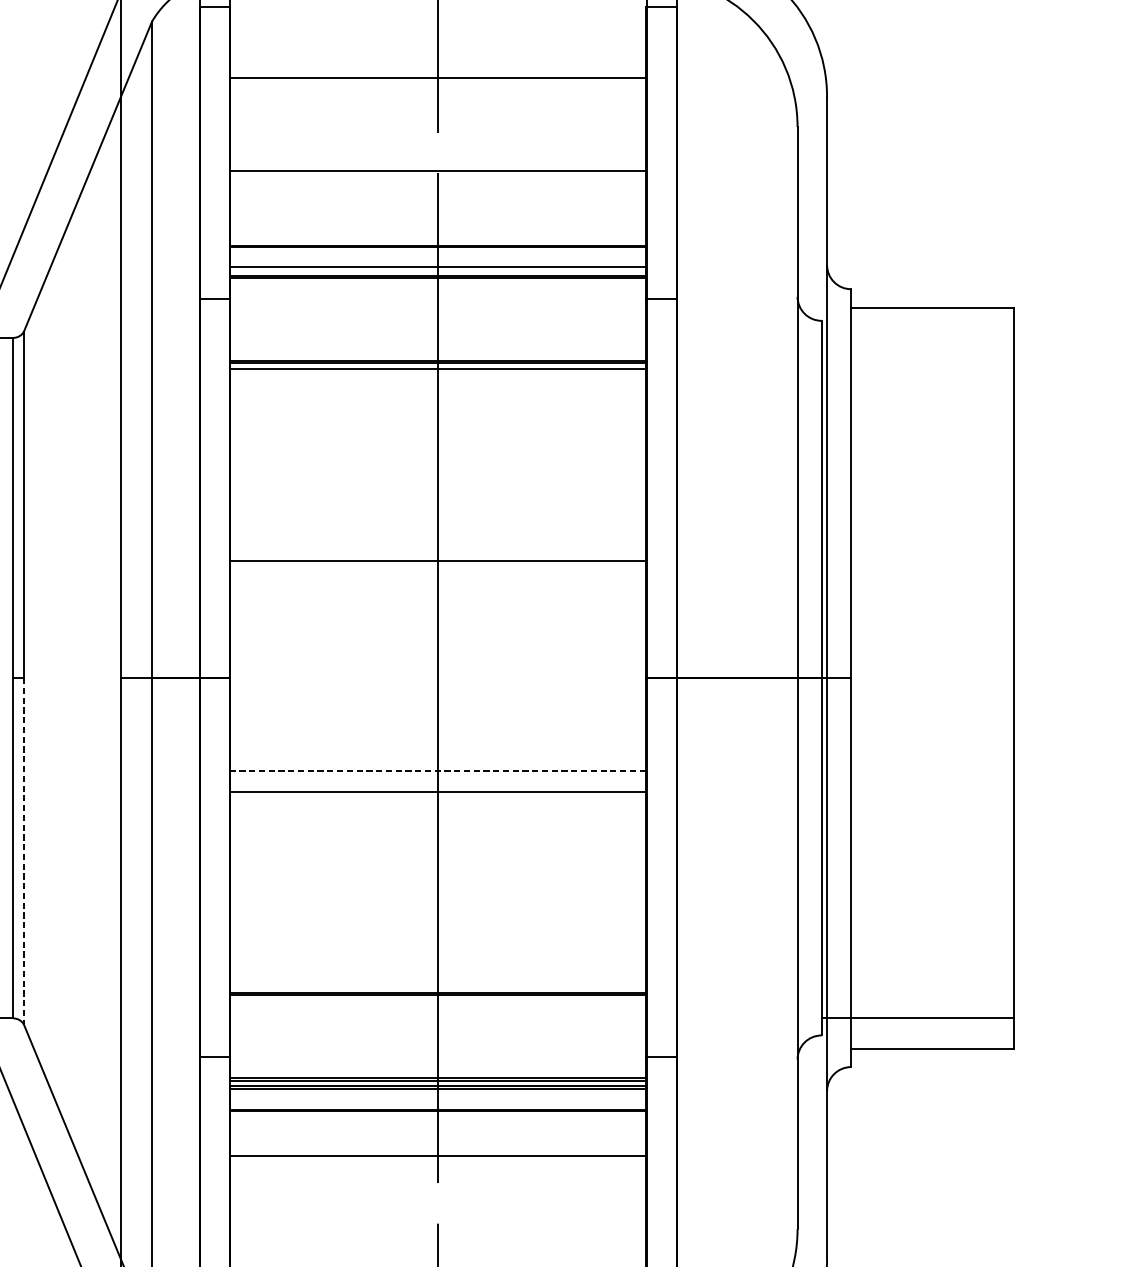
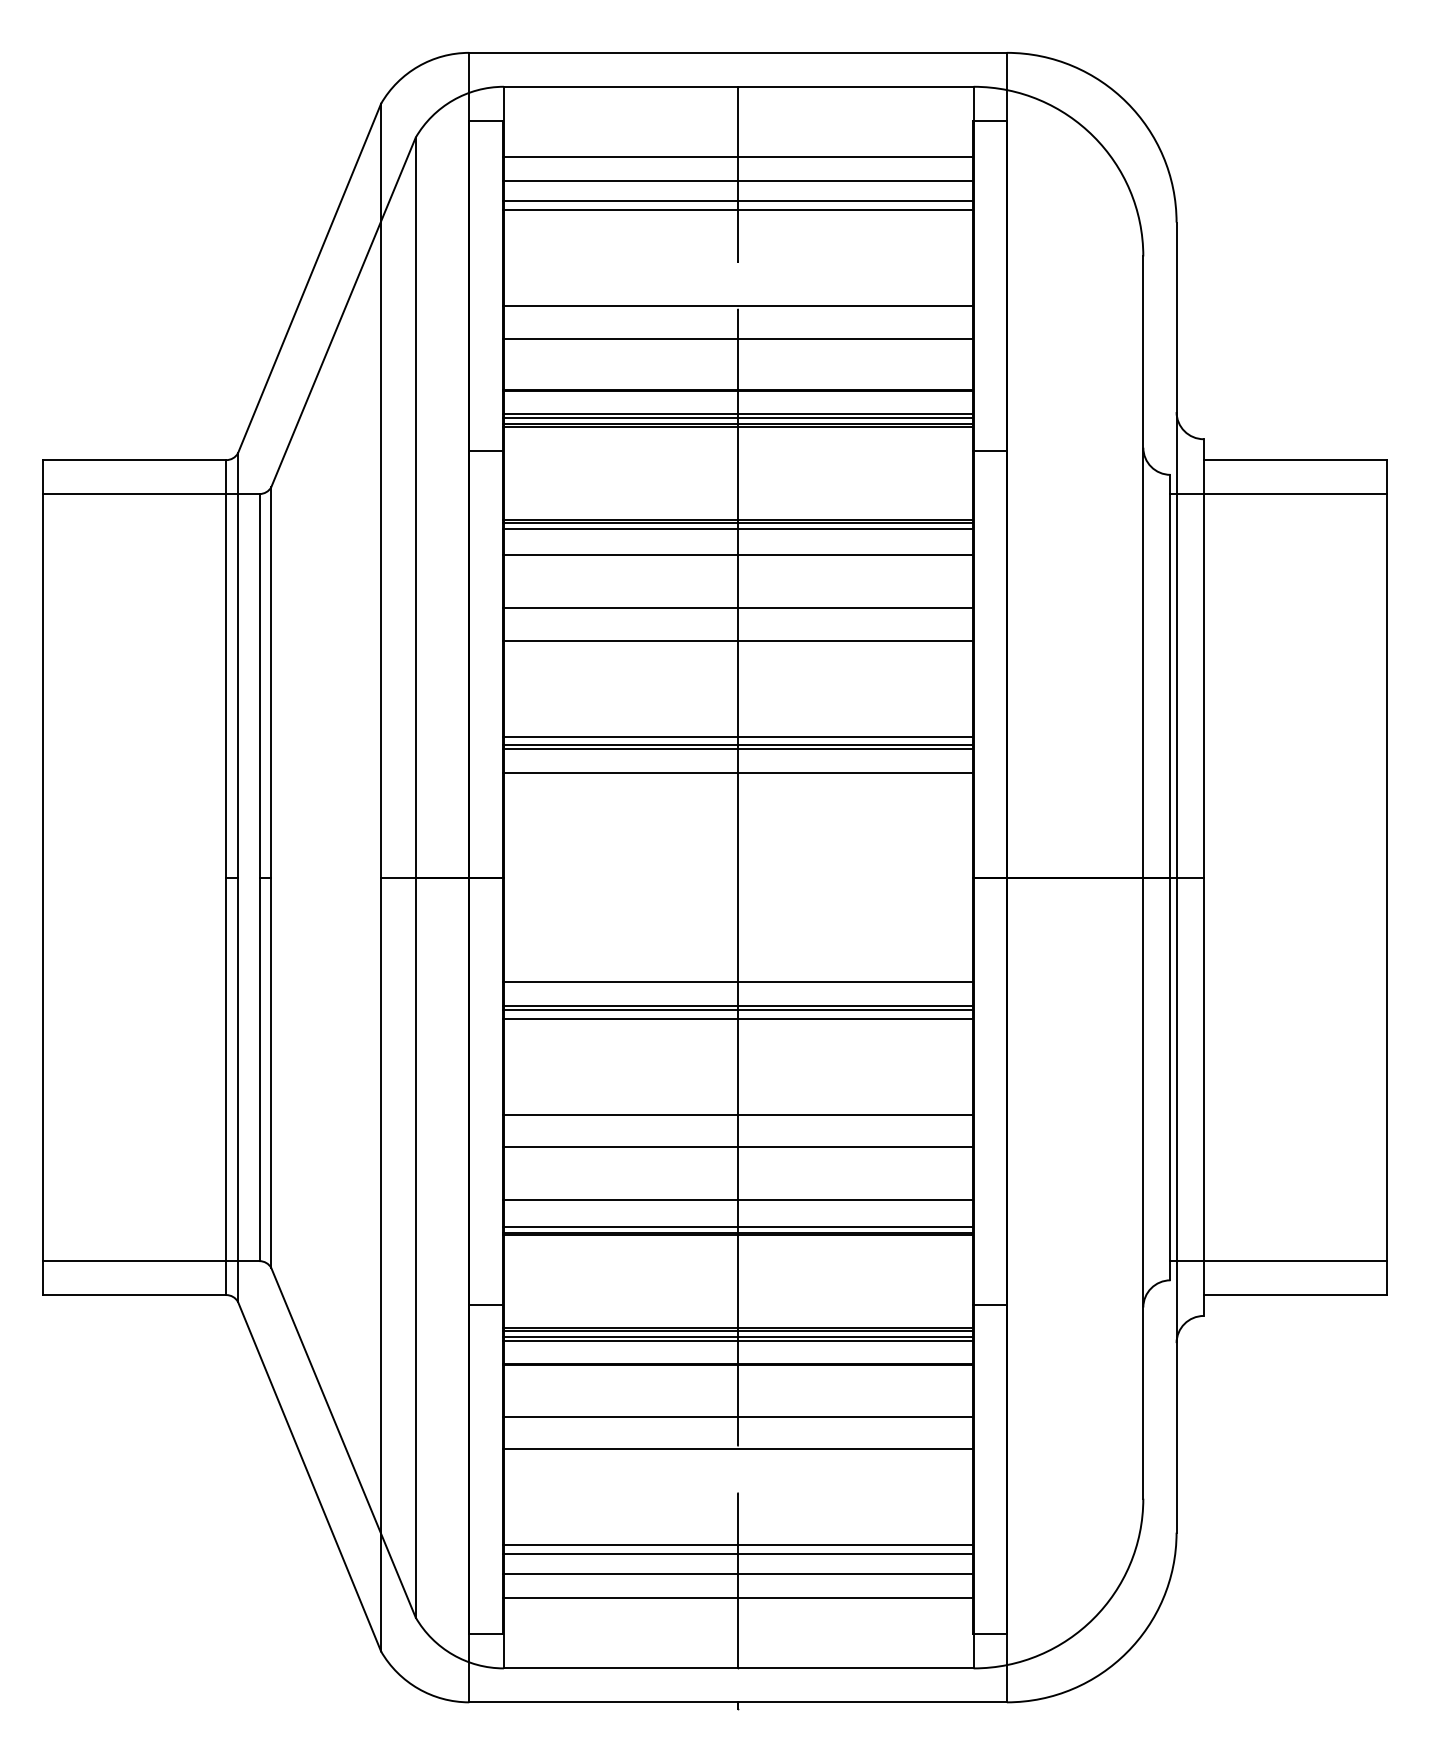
line: (437, 39) -> (737, 157), added
line: (437, 60) -> (737, 181), added
line: (437, 86) -> (737, 210), added
line: (437, 199) -> (737, 338), added
line: (437, 269) -> (737, 417), added
line: (917, 338) -> (1278, 494), added
line: (437, 392) -> (737, 555), added
line: (437, 438) -> (737, 607), added
line: (437, 467) -> (737, 640), added
line: (437, 552) -> (737, 736), added
line: (437, 563) -> (737, 748), added
line: (437, 585) -> (737, 773), added
line: (438, 771) -> (738, 982), dashed -> solid
line: (437, 795) -> (737, 1009), added
line: (437, 803) -> (737, 1018), added
line: (24, 851) -> (271, 1073), dashed -> solid
line: (437, 888) -> (737, 1114), added
line: (437, 917) -> (737, 1147), added
line: (437, 963) -> (737, 1199), added
line: (437, 987) -> (737, 1226), added
line: (437, 1185) -> (737, 1449), added

